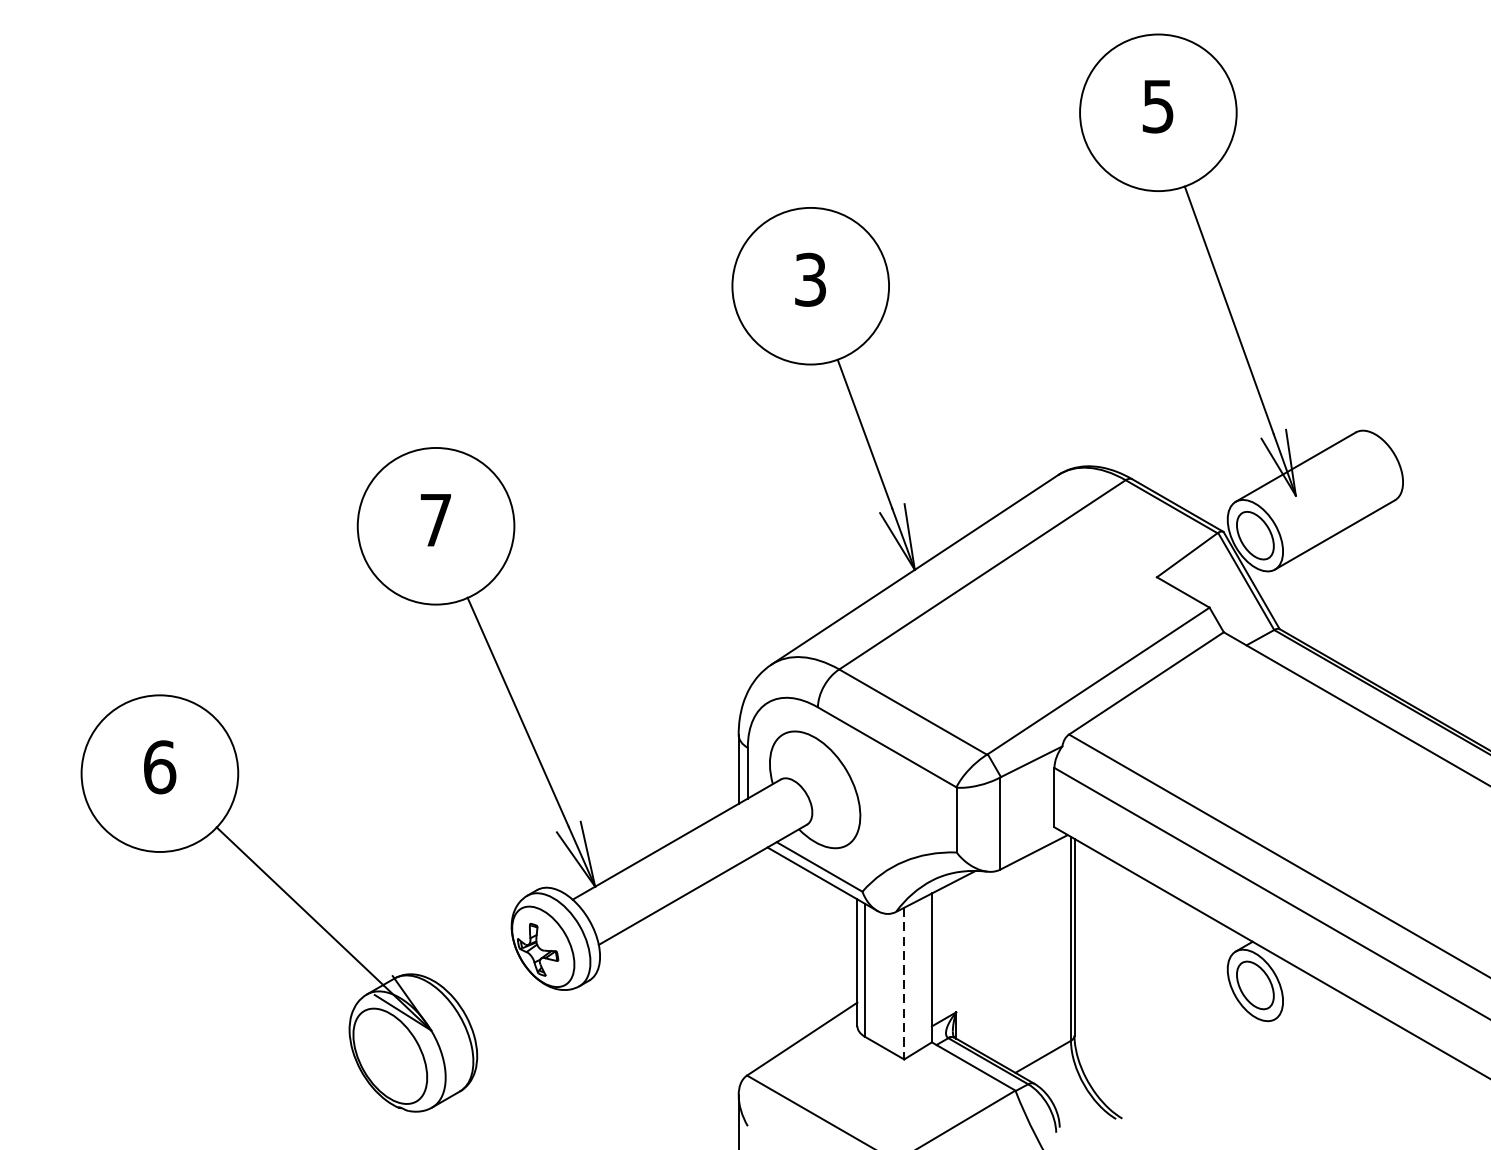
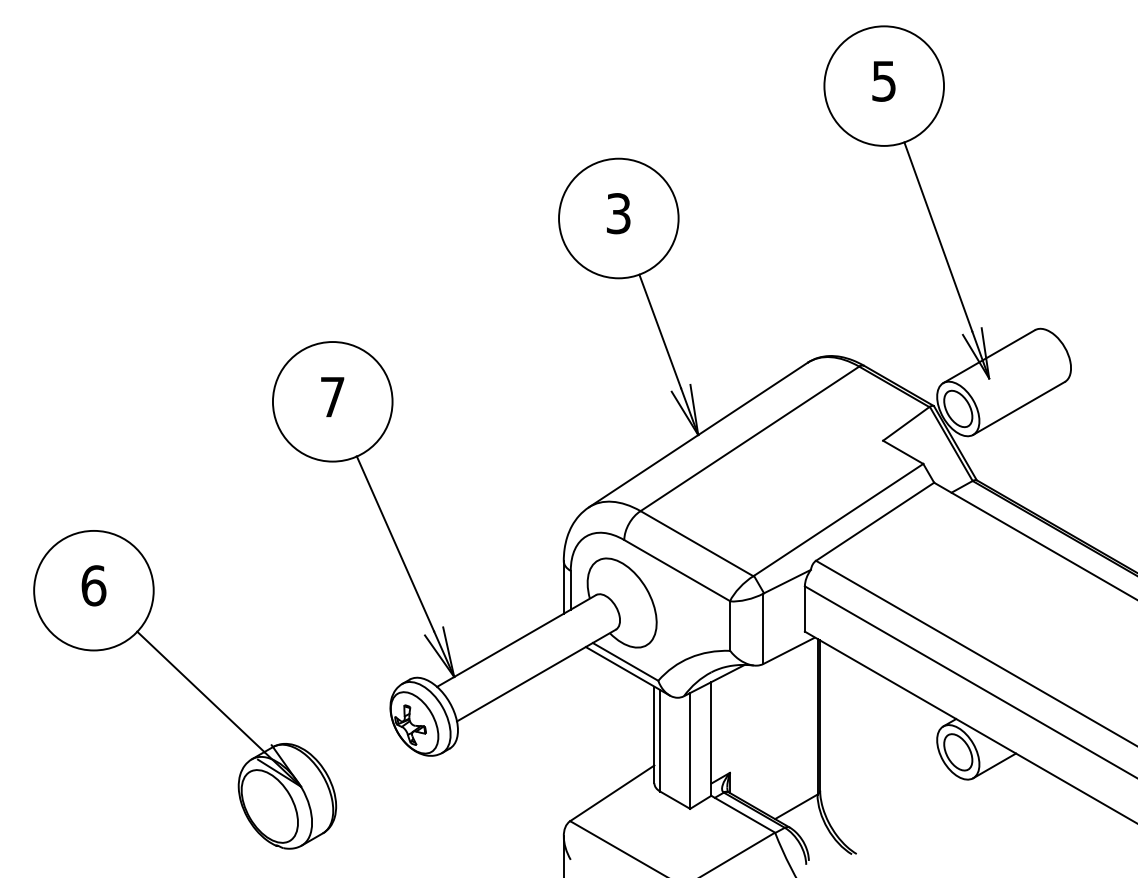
part: (286, 895) -> (190, 683), moved
line: (904, 983) -> (690, 750), dashed -> solid
line: (1302, 1002) -> (994, 765), added

